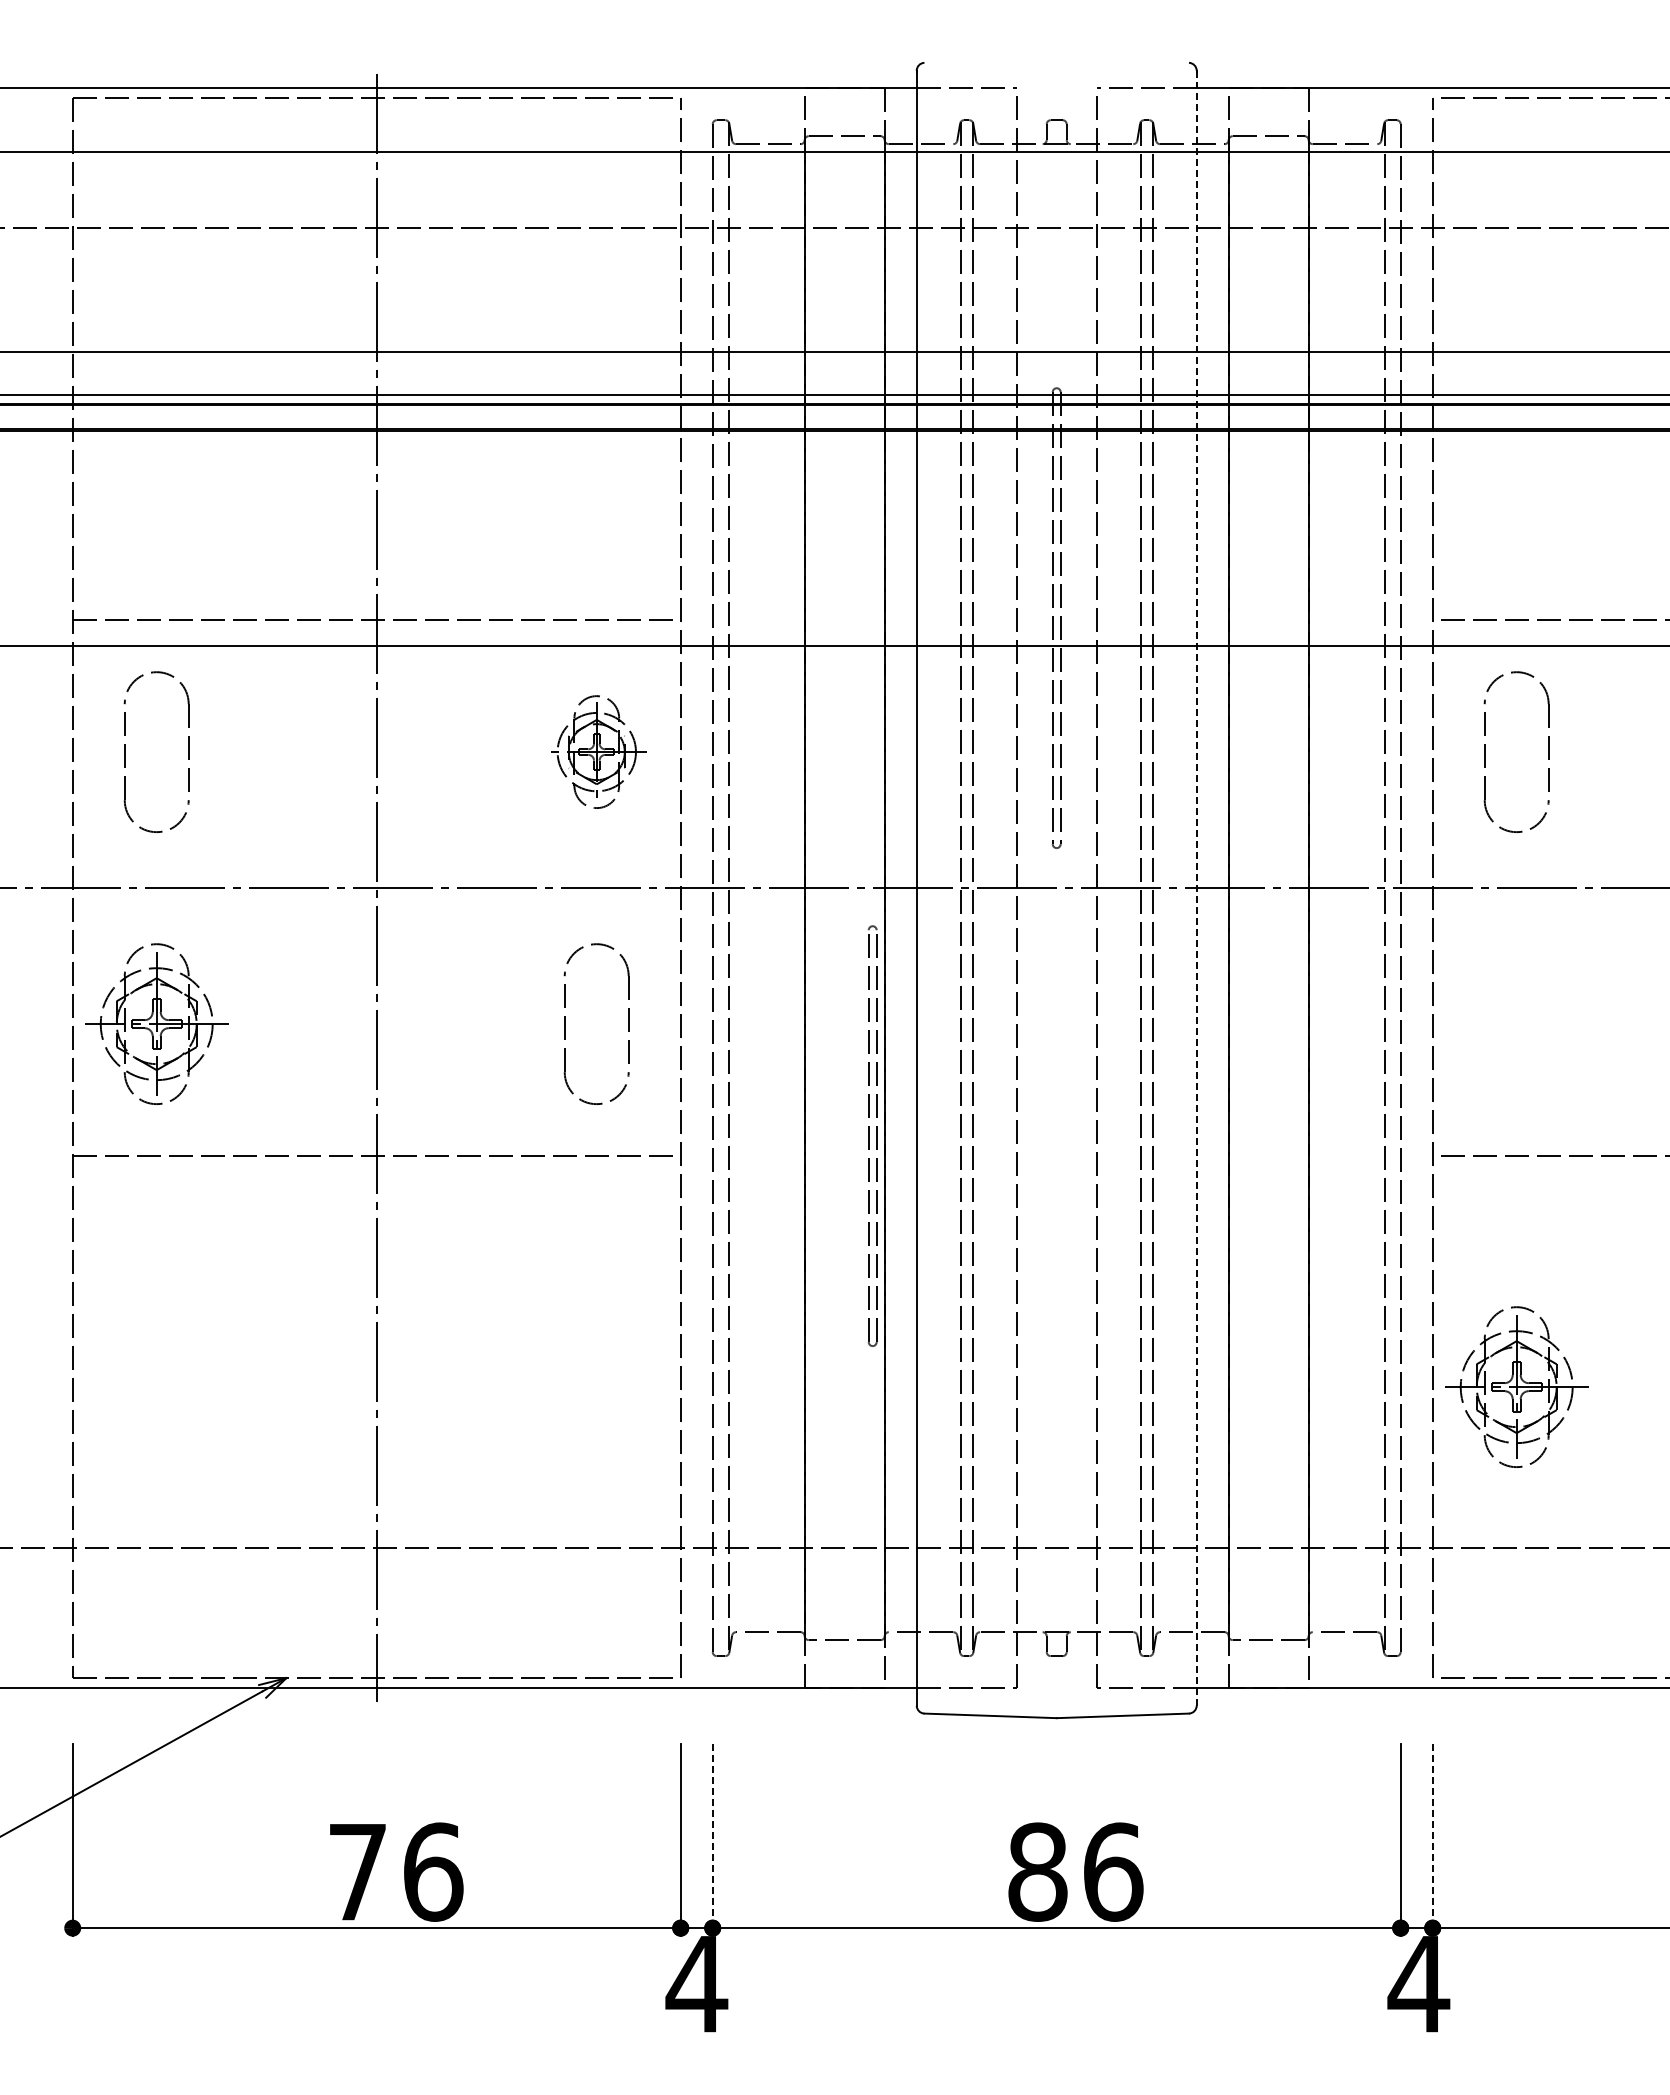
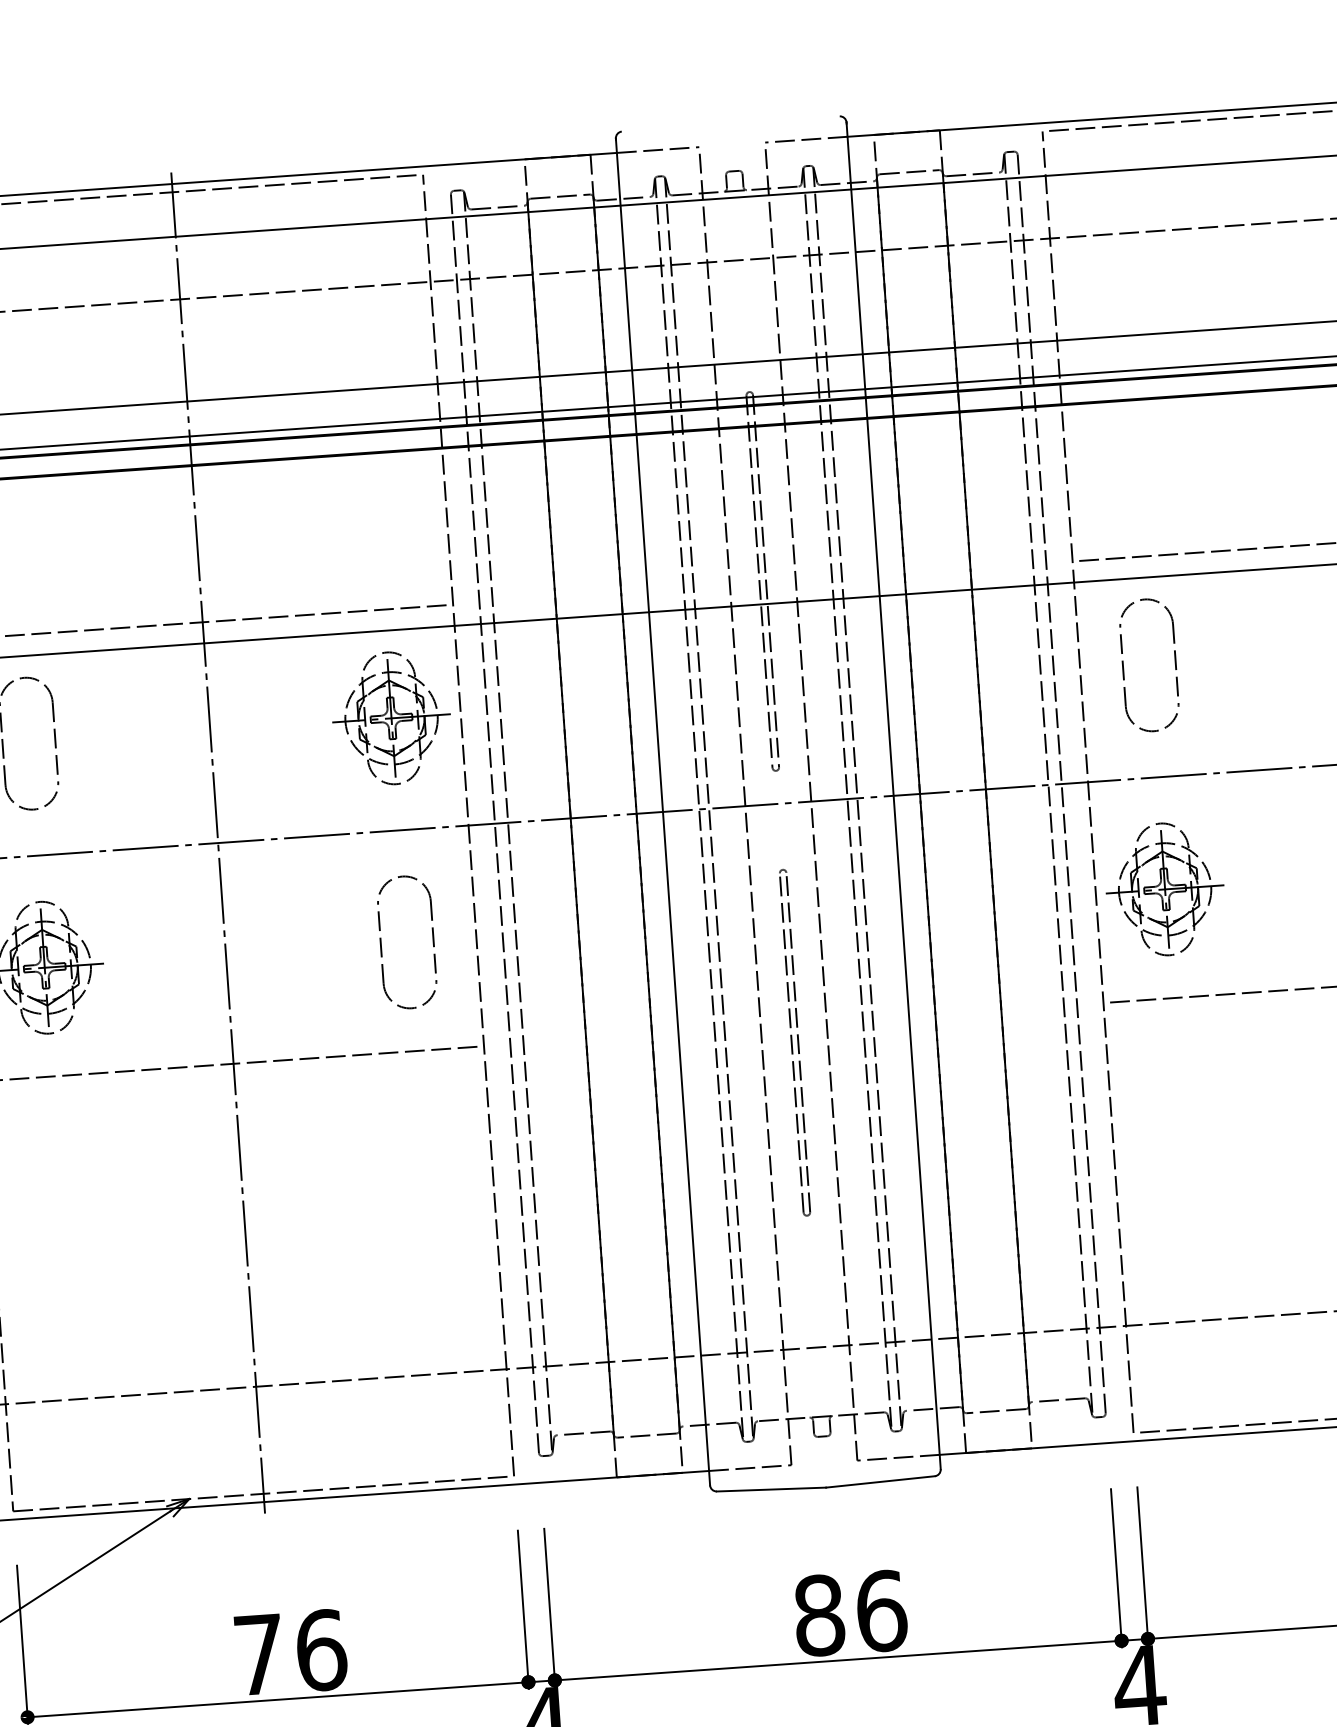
part: (596, 751) -> (391, 717), size x1.43
line: (1196, 888) -> (893, 796), dashed -> solid
part: (872, 1135) -> (794, 1042), moved
part: (1516, 1386) -> (1164, 888), moved
line: (712, 1840) -> (549, 1608), dashed -> solid
line: (1432, 1840) -> (1142, 1566), dashed -> solid

